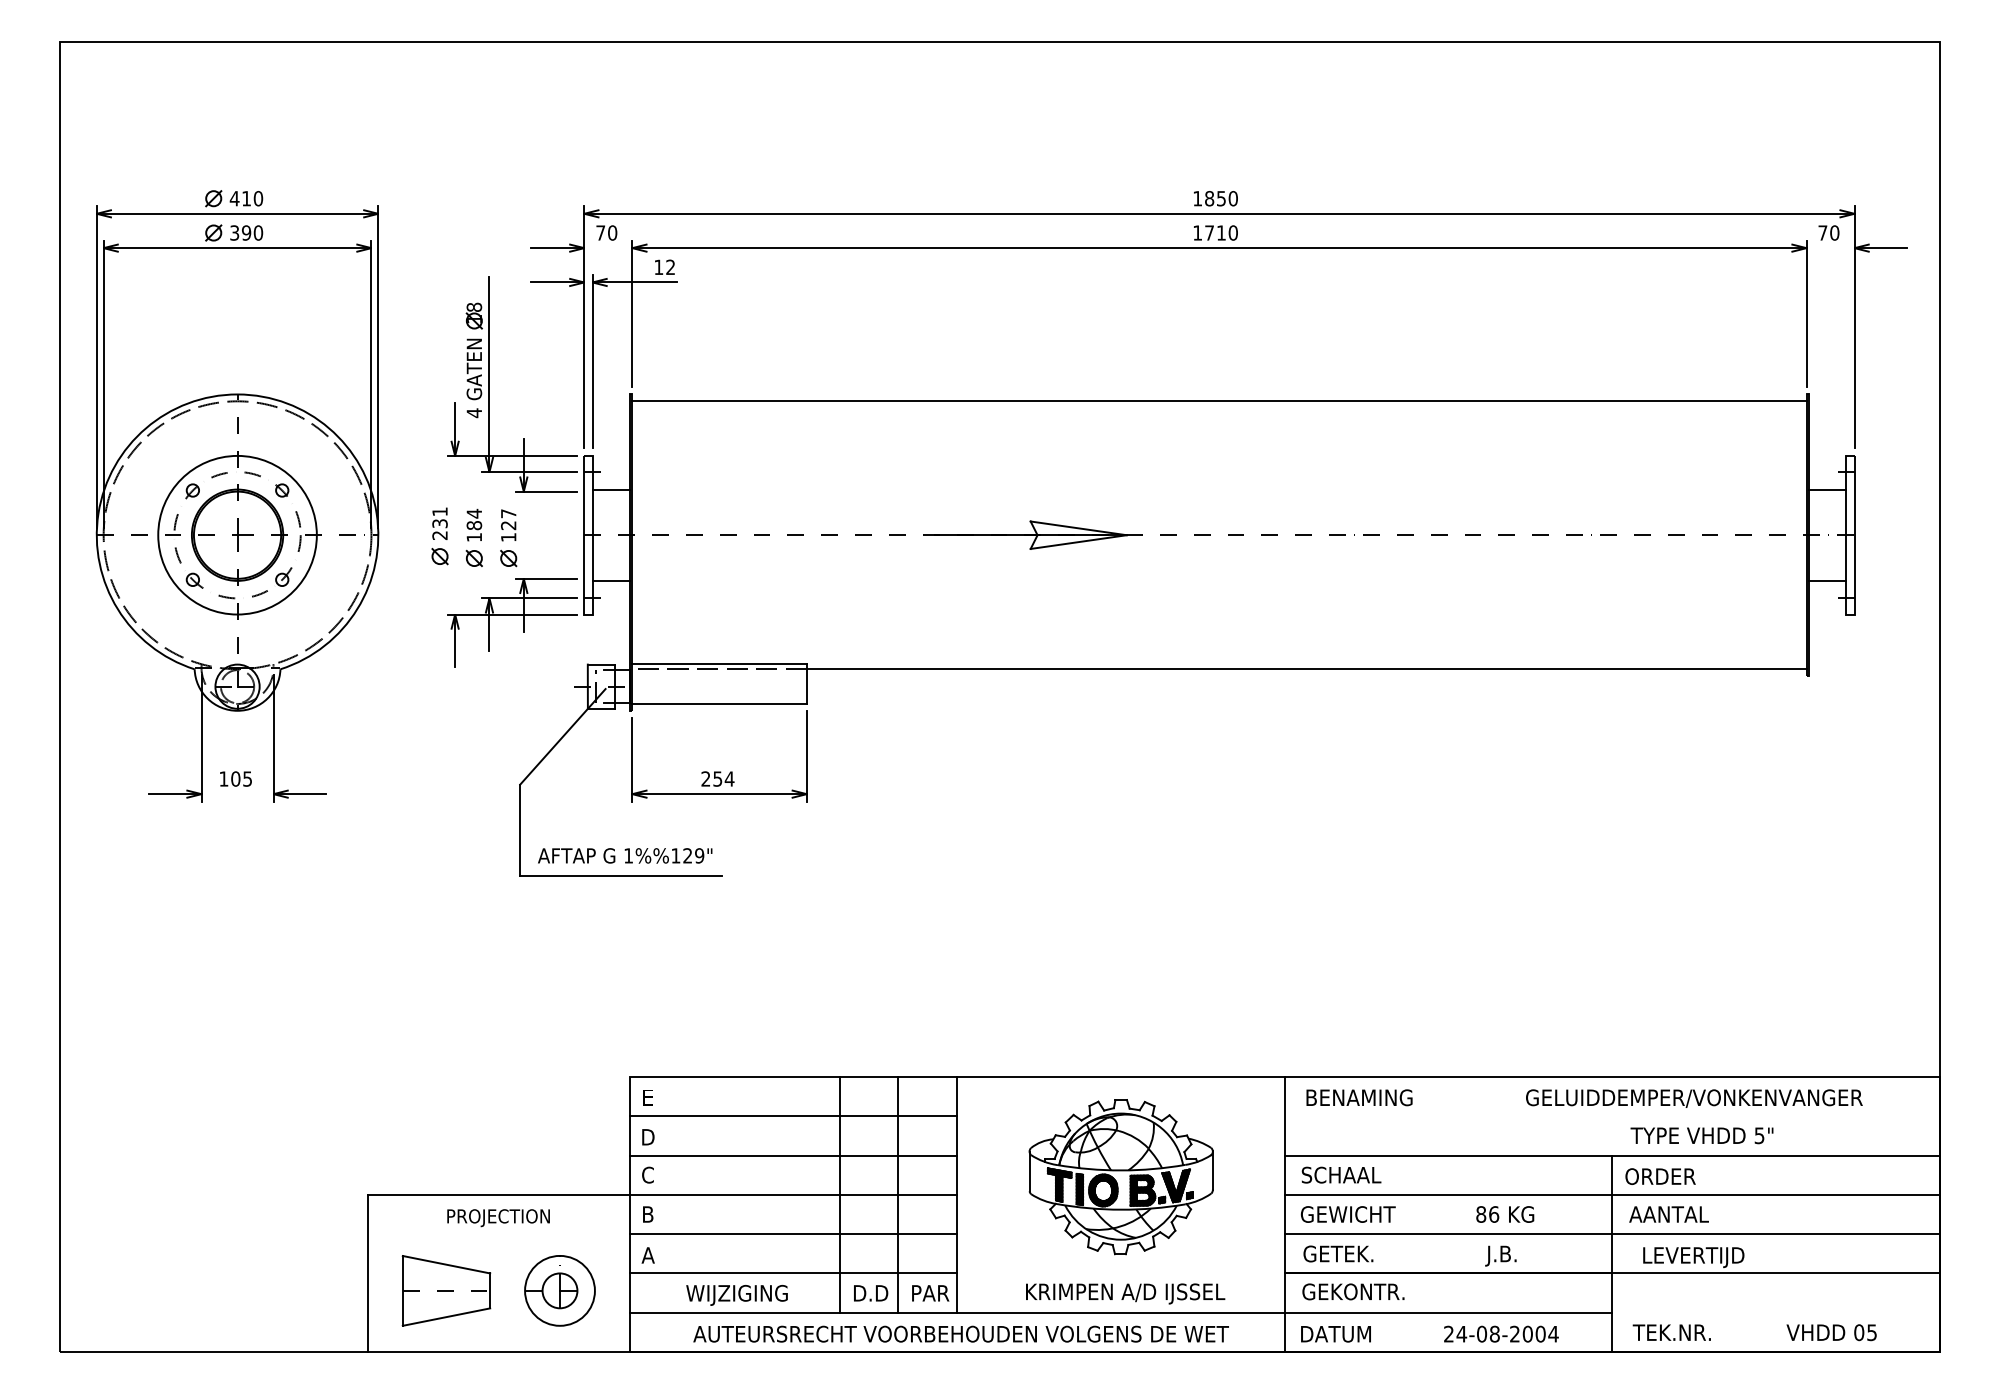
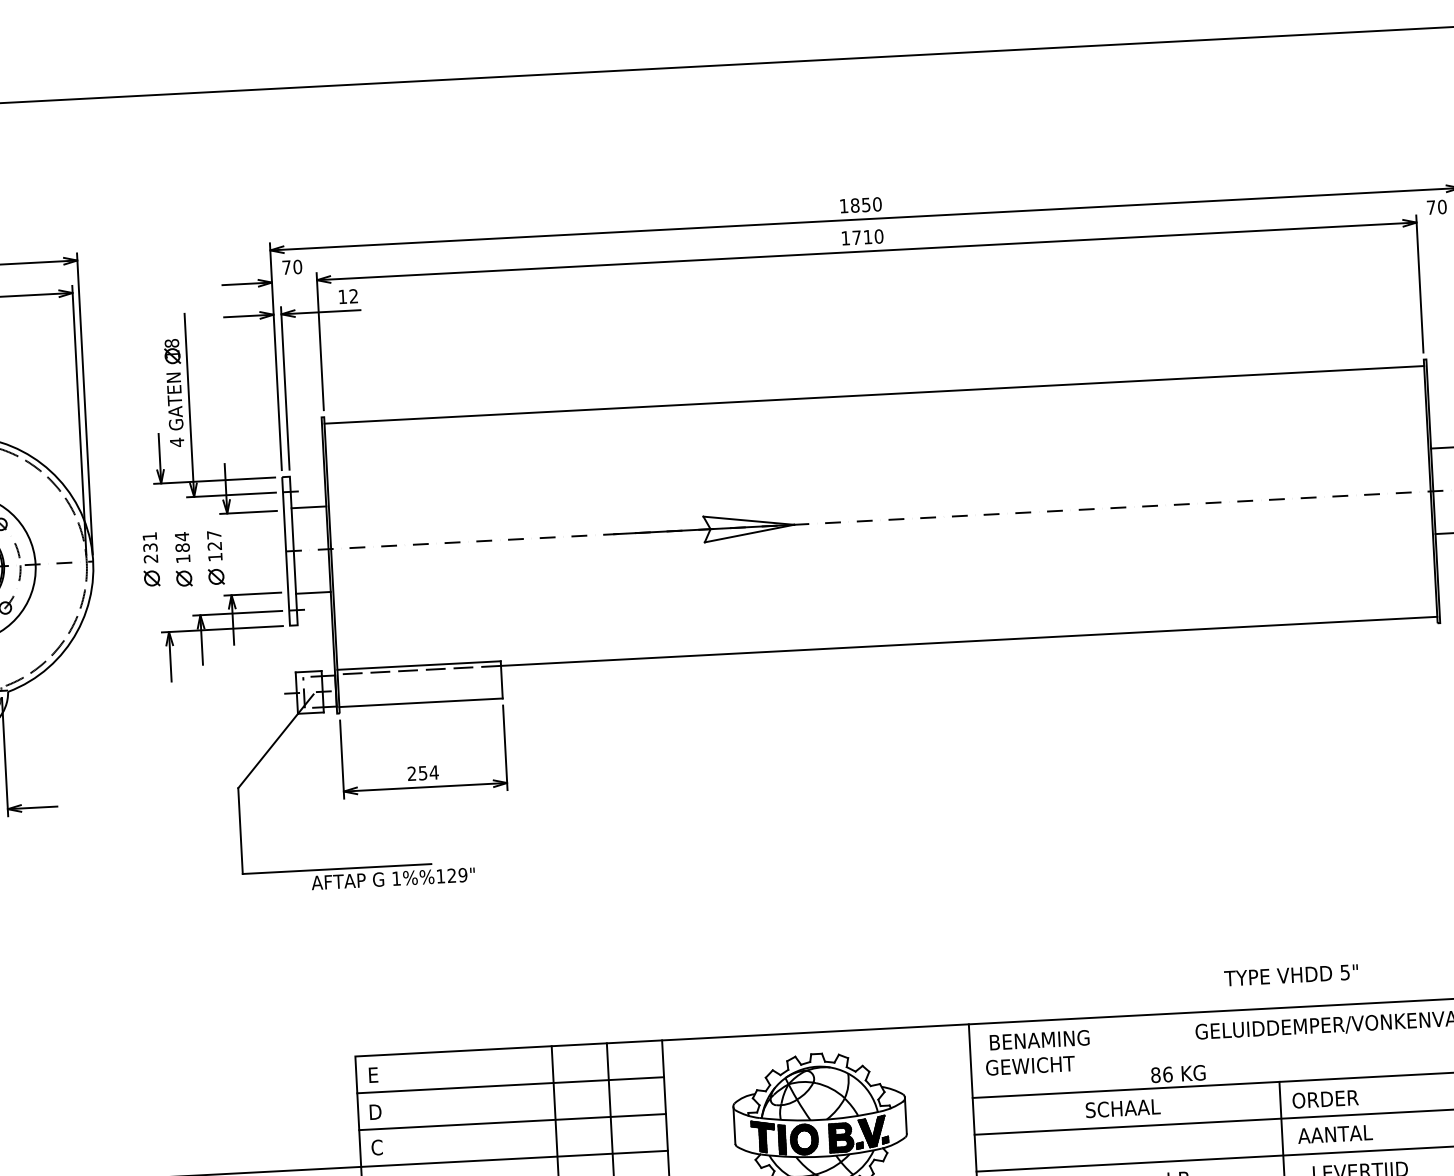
text: (625, 855) -> (393, 878), moved
text: (1701, 1135) -> (1290, 975), moved
text: (1341, 1174) -> (1123, 1107), moved
text: (1347, 1214) -> (1029, 1065), moved
text: (1505, 1214) -> (1178, 1073), moved

